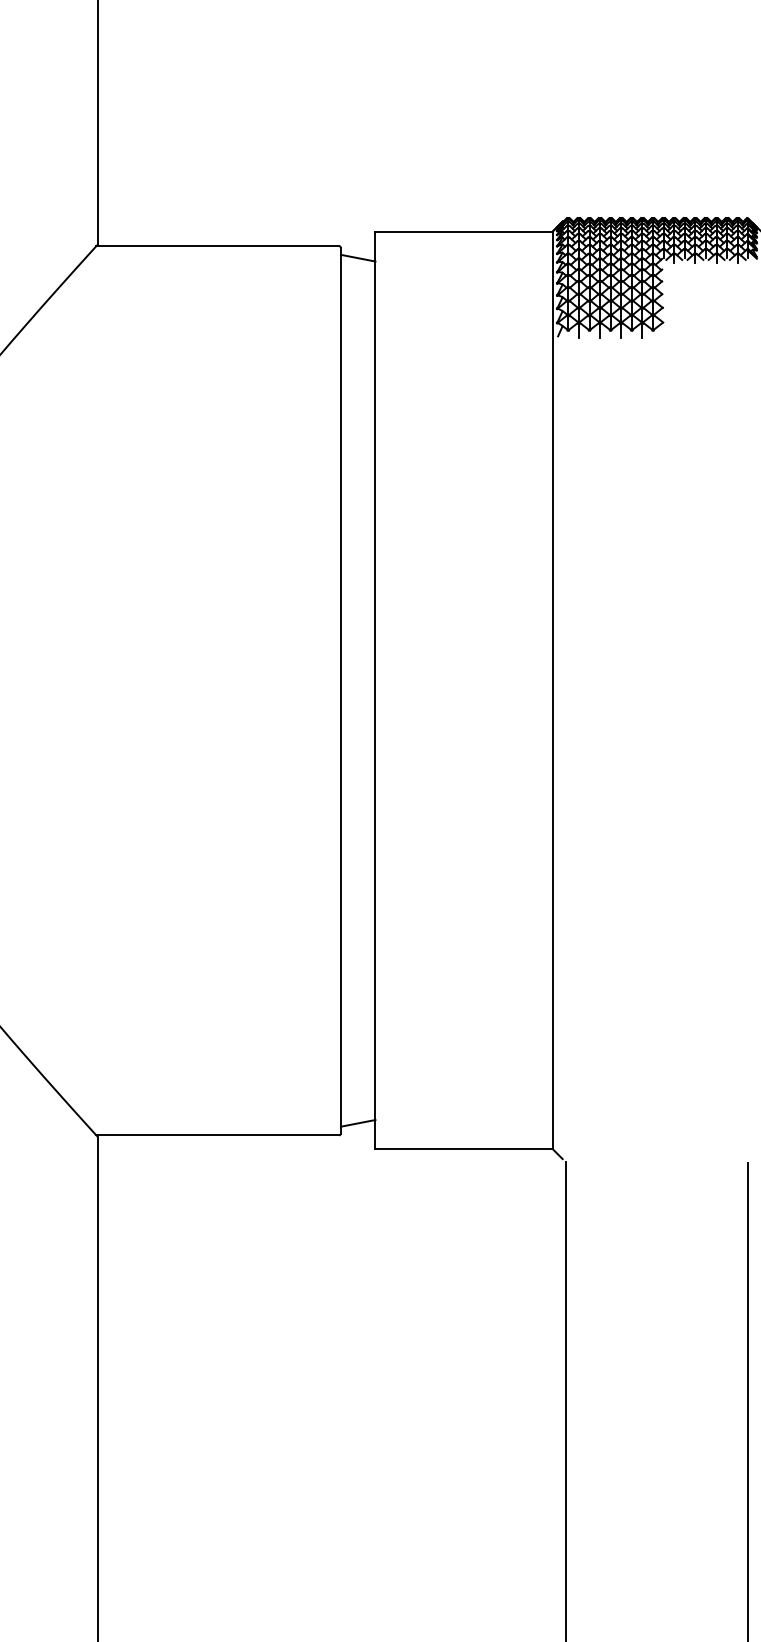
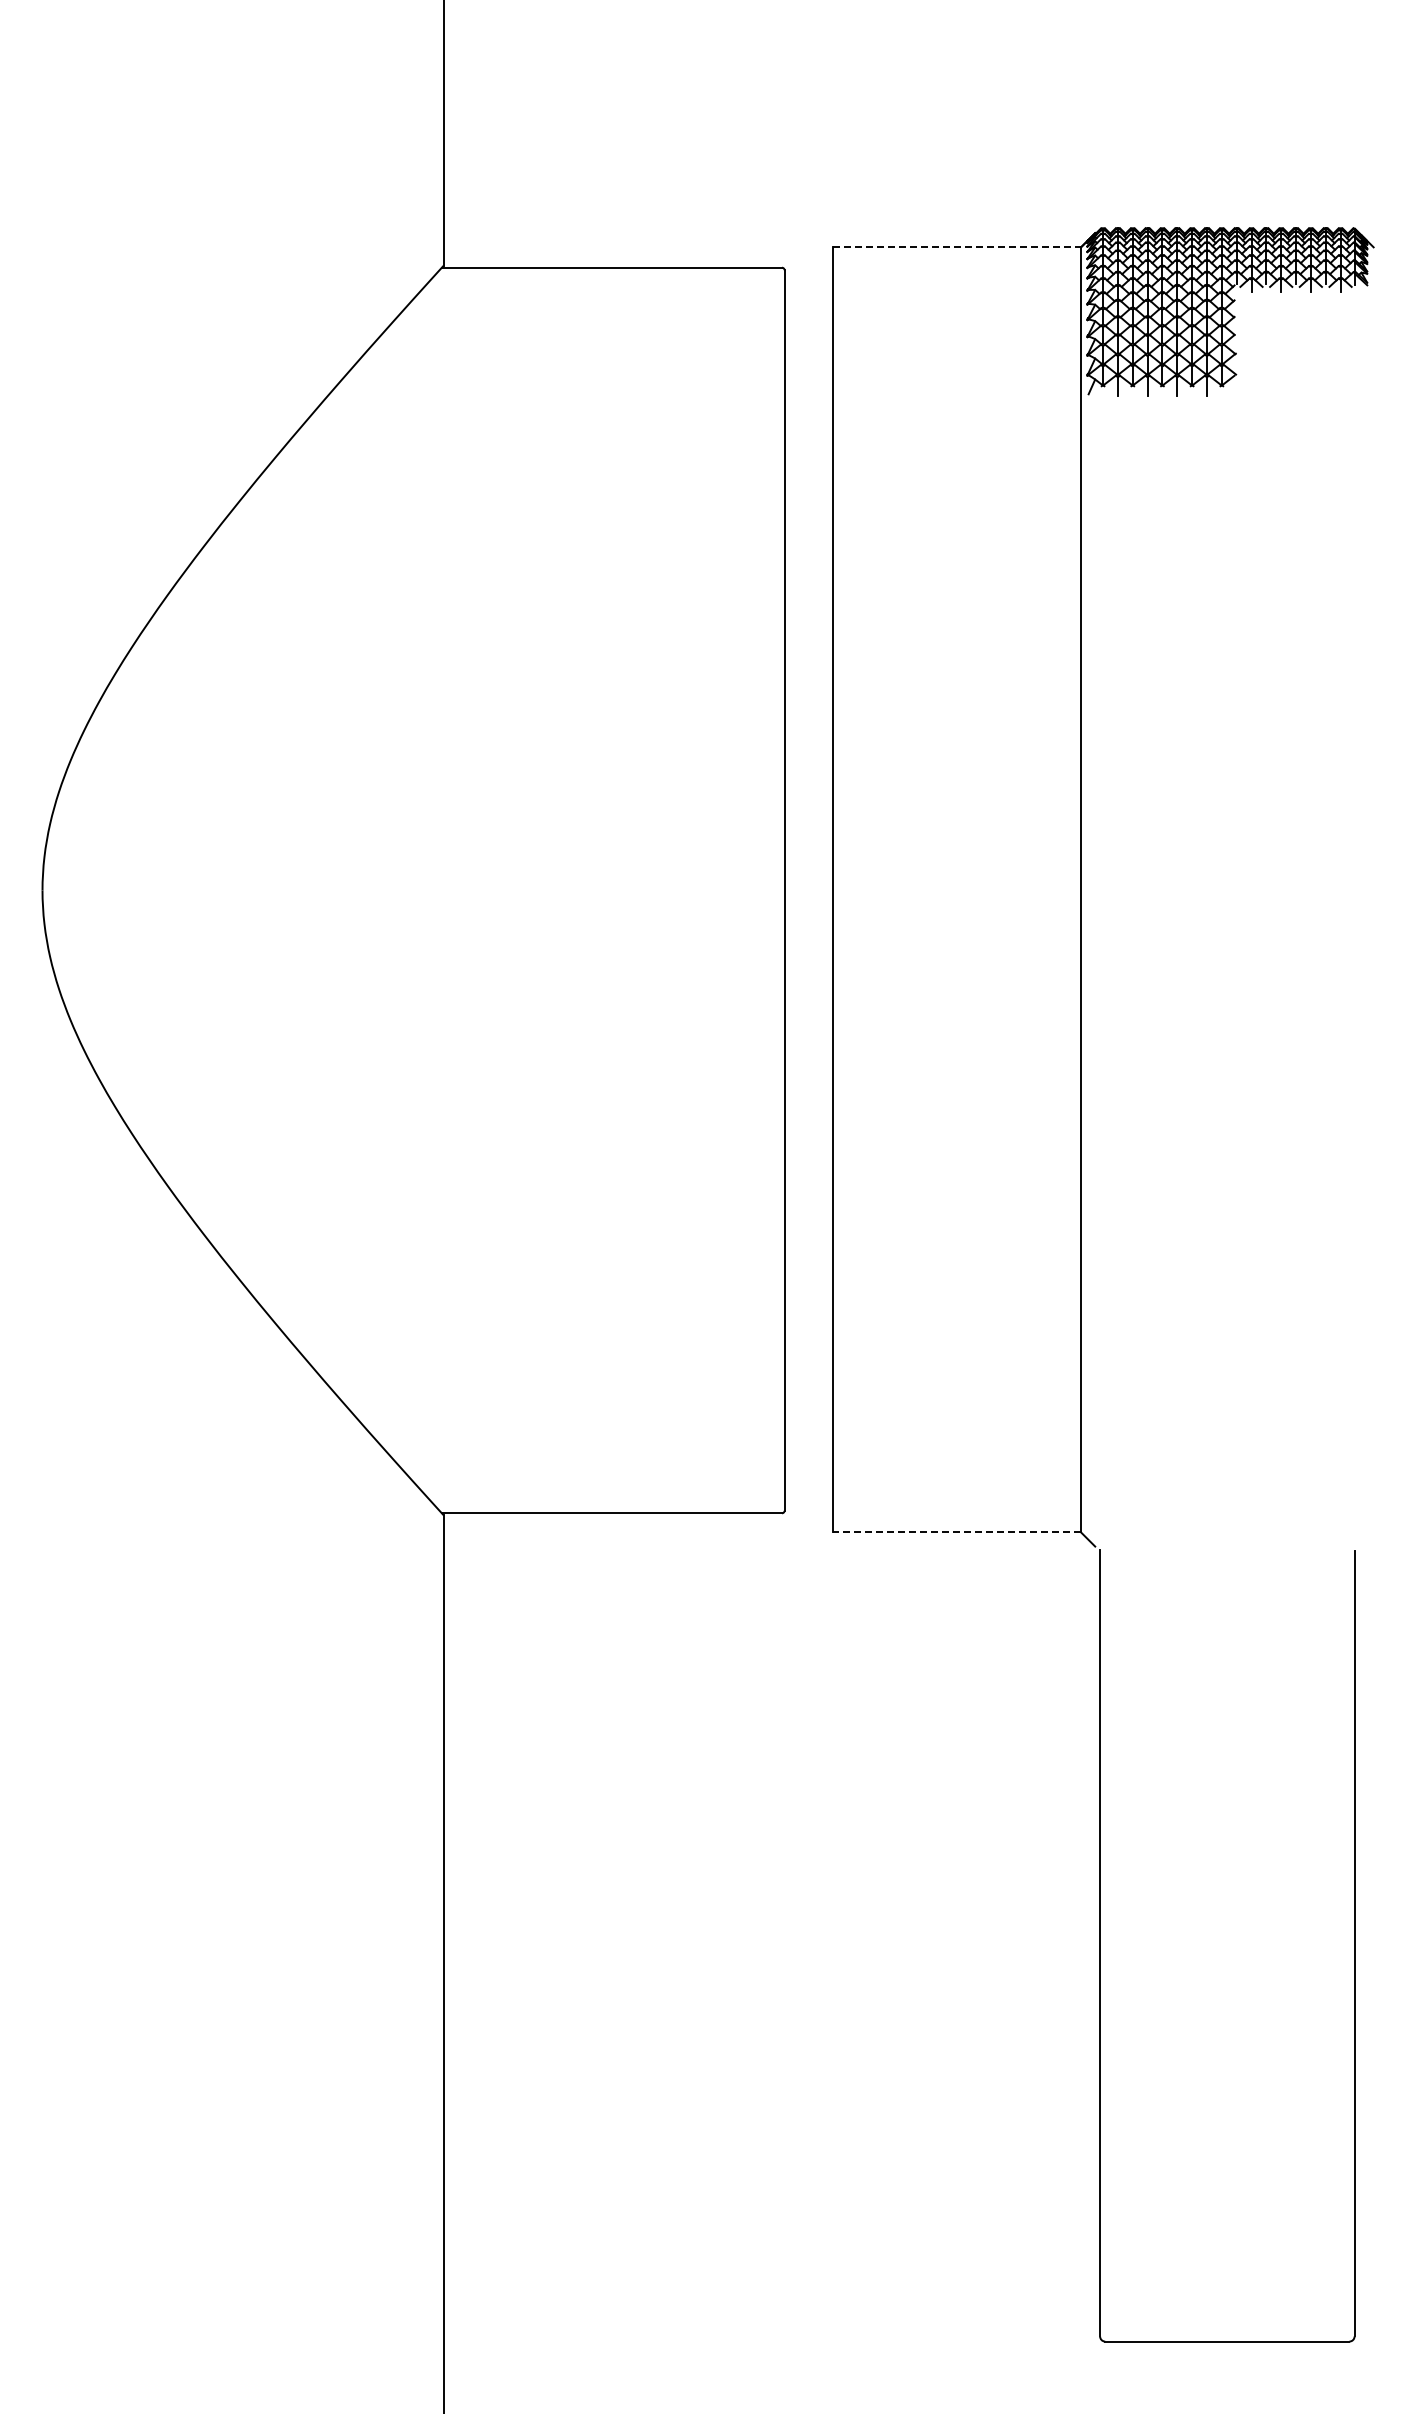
line: (464, 231) -> (957, 247), solid -> dashed
line: (358, 258) -> (808, 284), removed
line: (358, 1123) -> (808, 1496), removed
line: (463, 1149) -> (956, 1532), solid -> dashed

